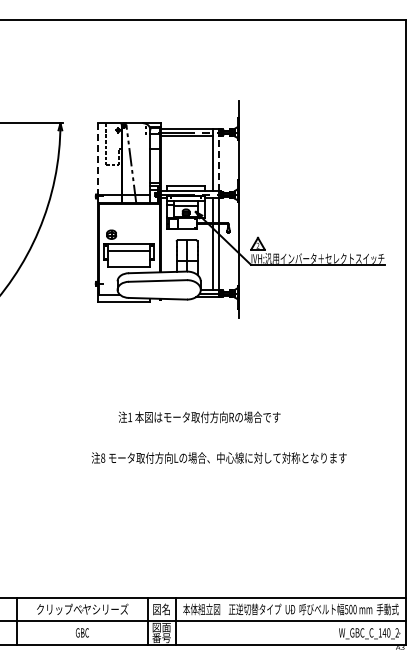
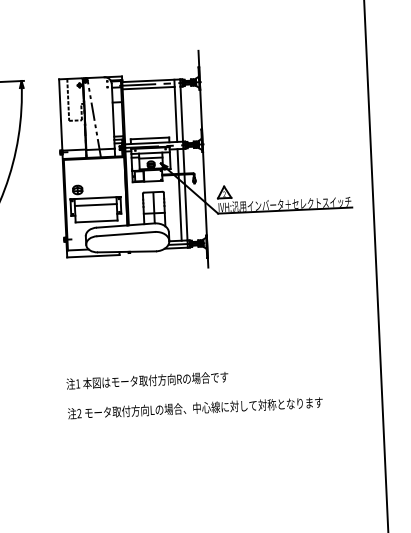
line: (98, 159) -> (61, 115), dashed -> solid
line: (218, 163) -> (181, 114), dashed -> solid
text: (199, 417) -> (147, 380), moved
text: (103, 457) -> (79, 412), 8 -> 2

